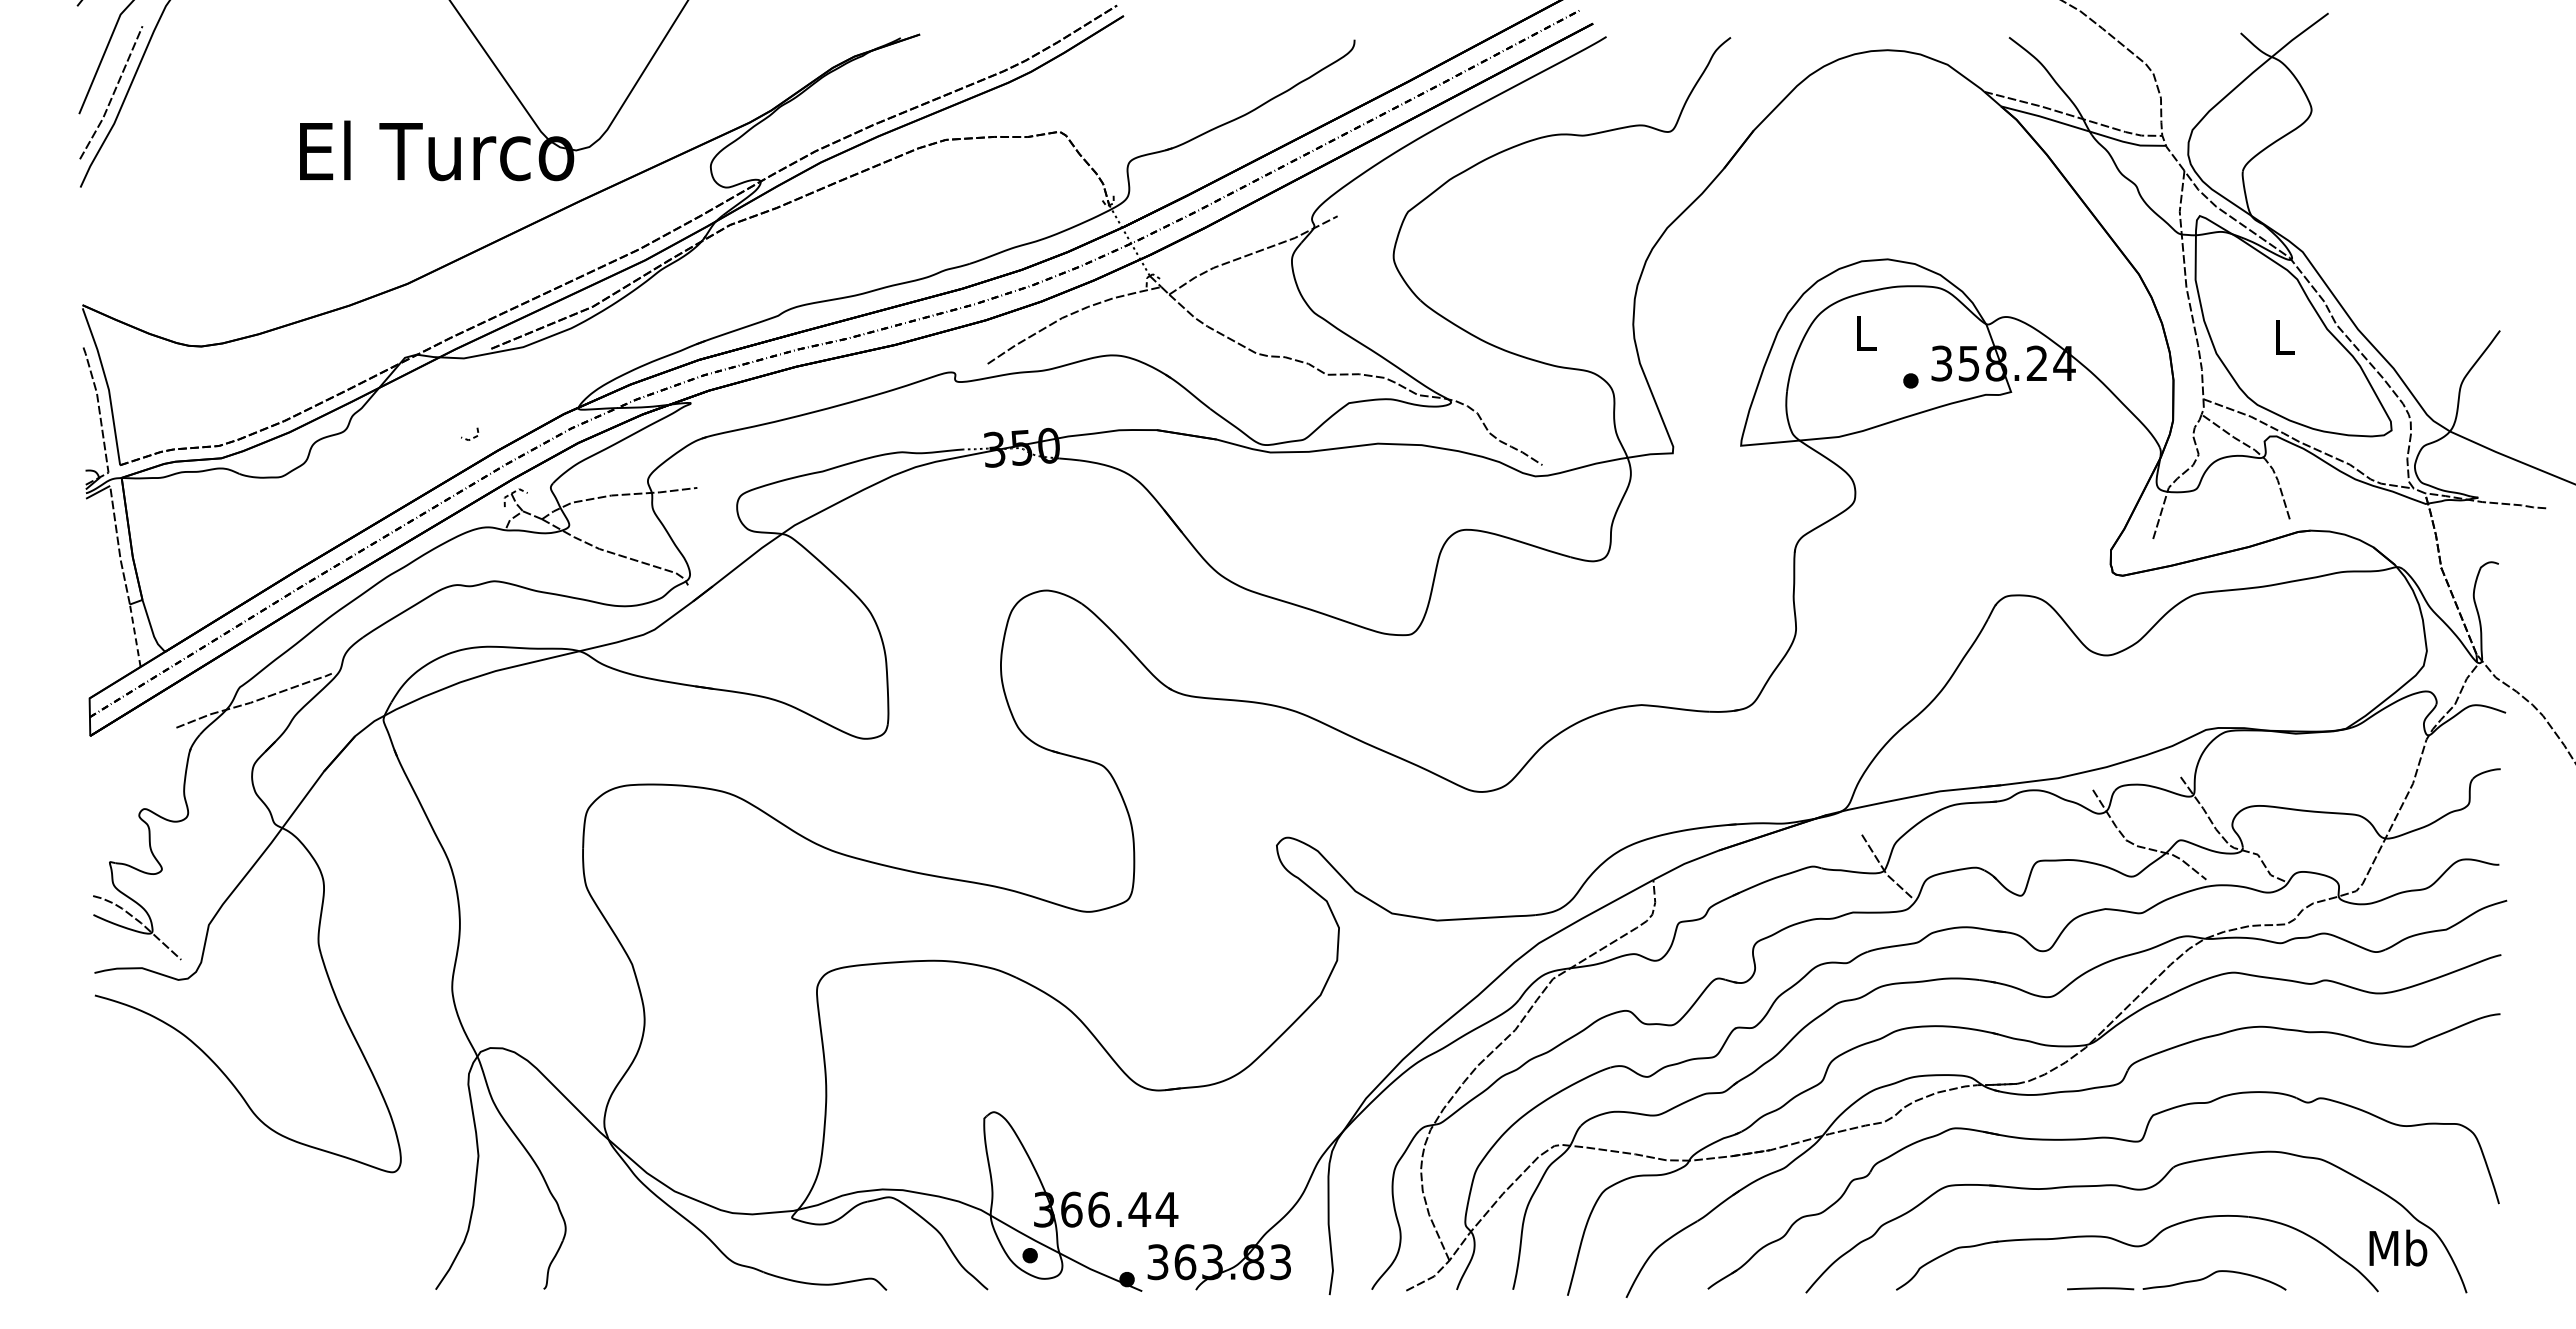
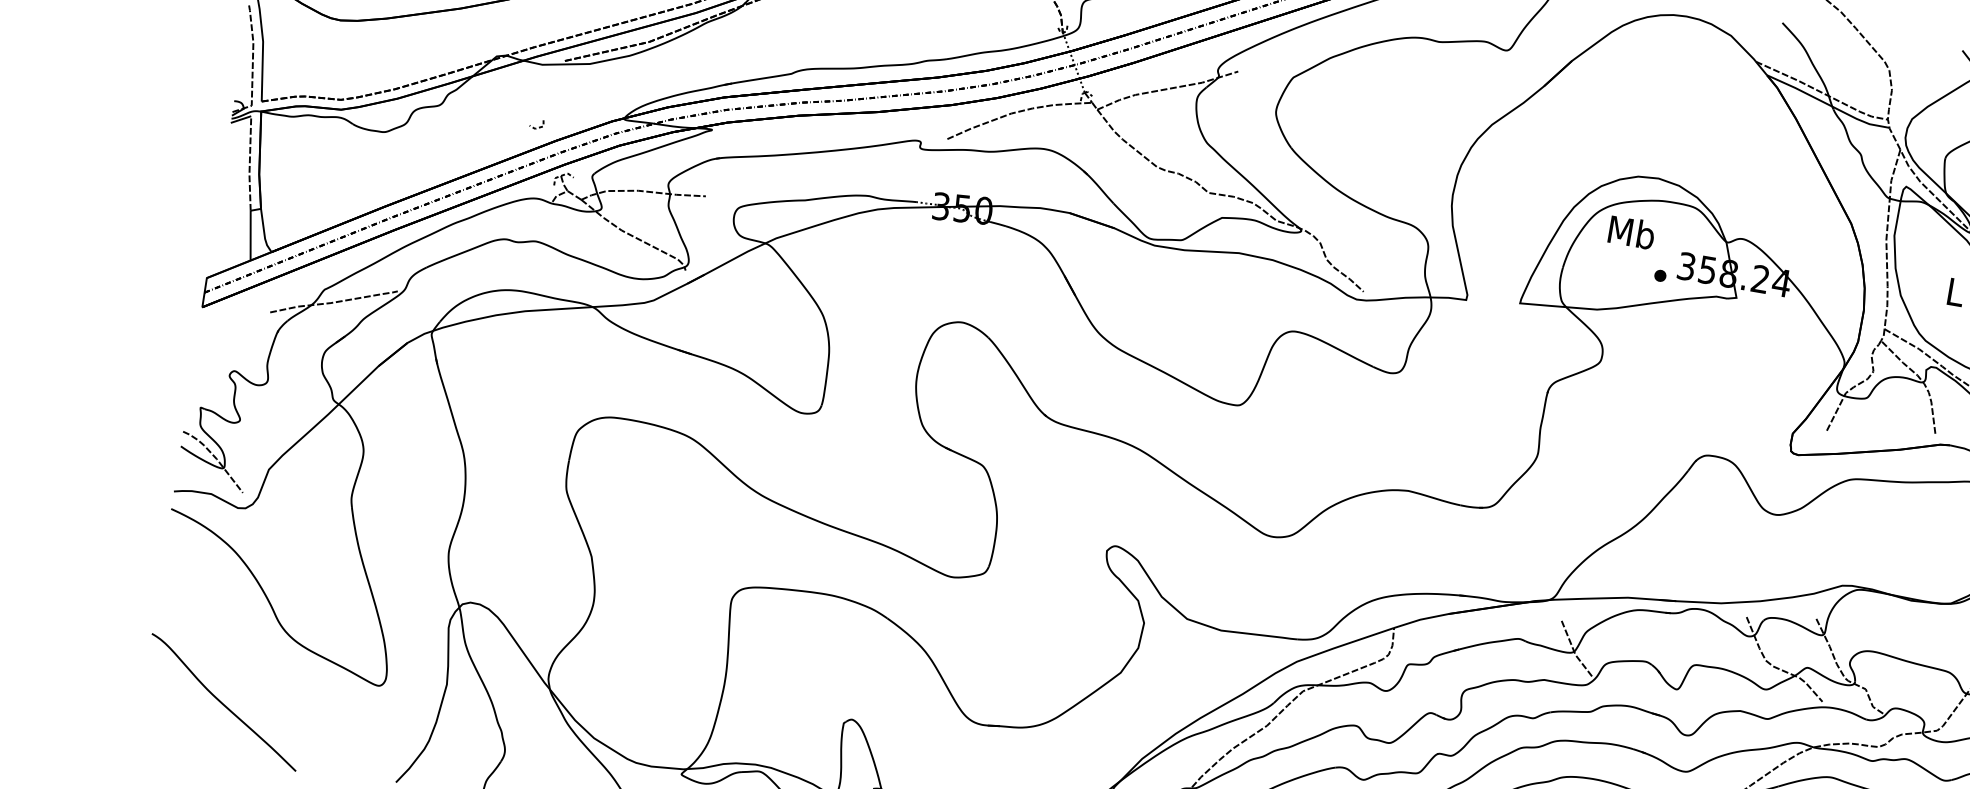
text: (1865, 332) -> (1631, 232), L -> Mb
line: (135, 635) -> (250, 235), dashed -> solid
curve: (201, 1227) -> (222, 702), added

